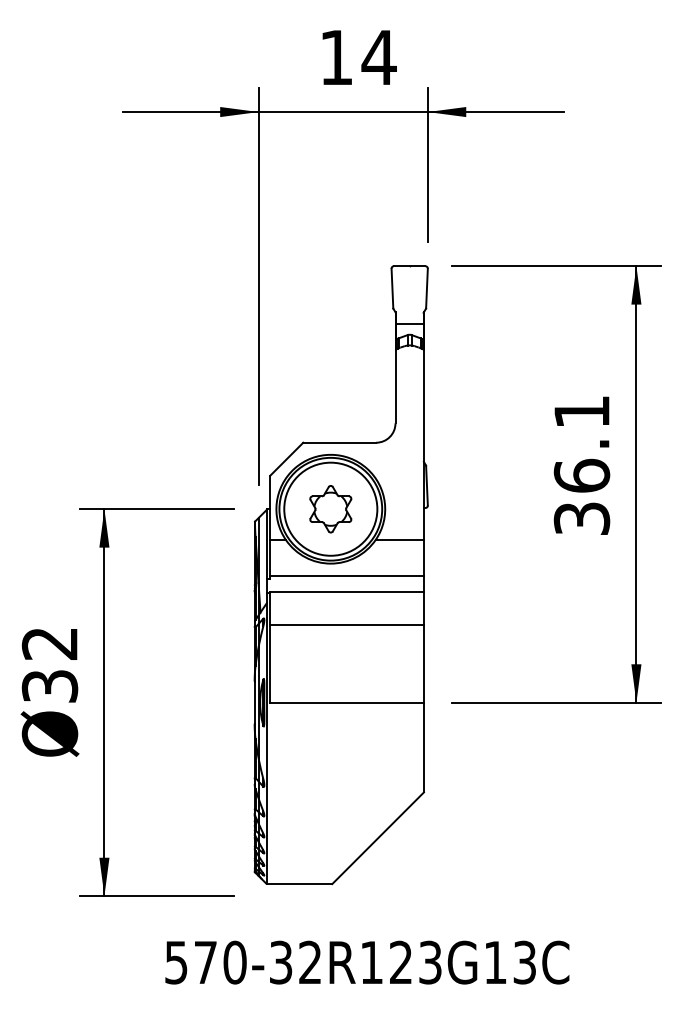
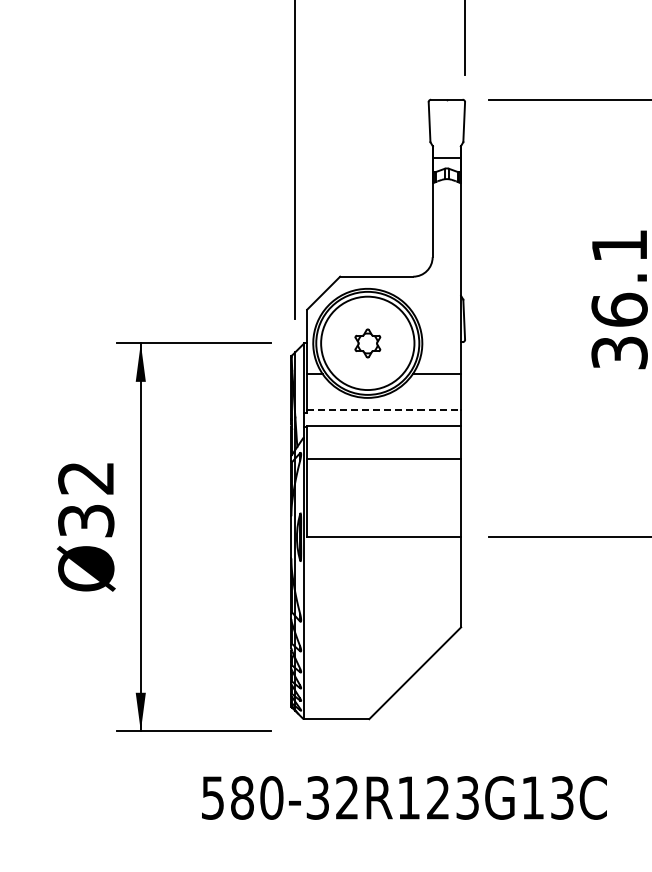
part: (330, 509) -> (367, 343), size x0.6
line: (347, 575) -> (384, 409), solid -> dashed
text: (205, 962) -> (242, 797), 570-32R123G13C -> 580-32R123G13C

